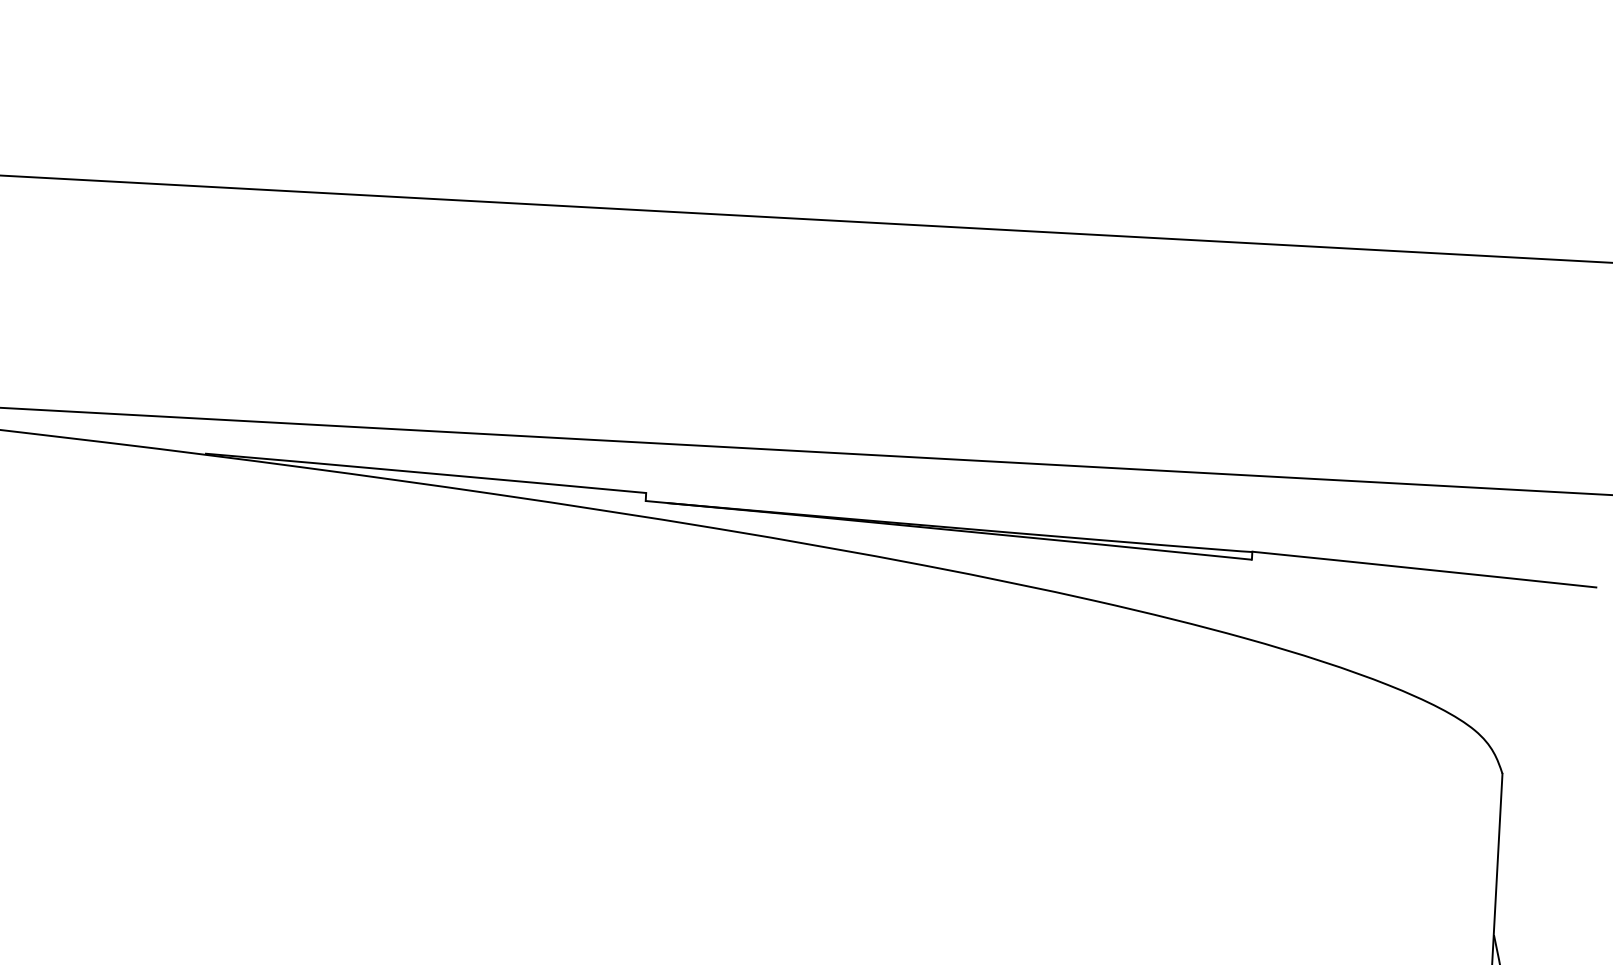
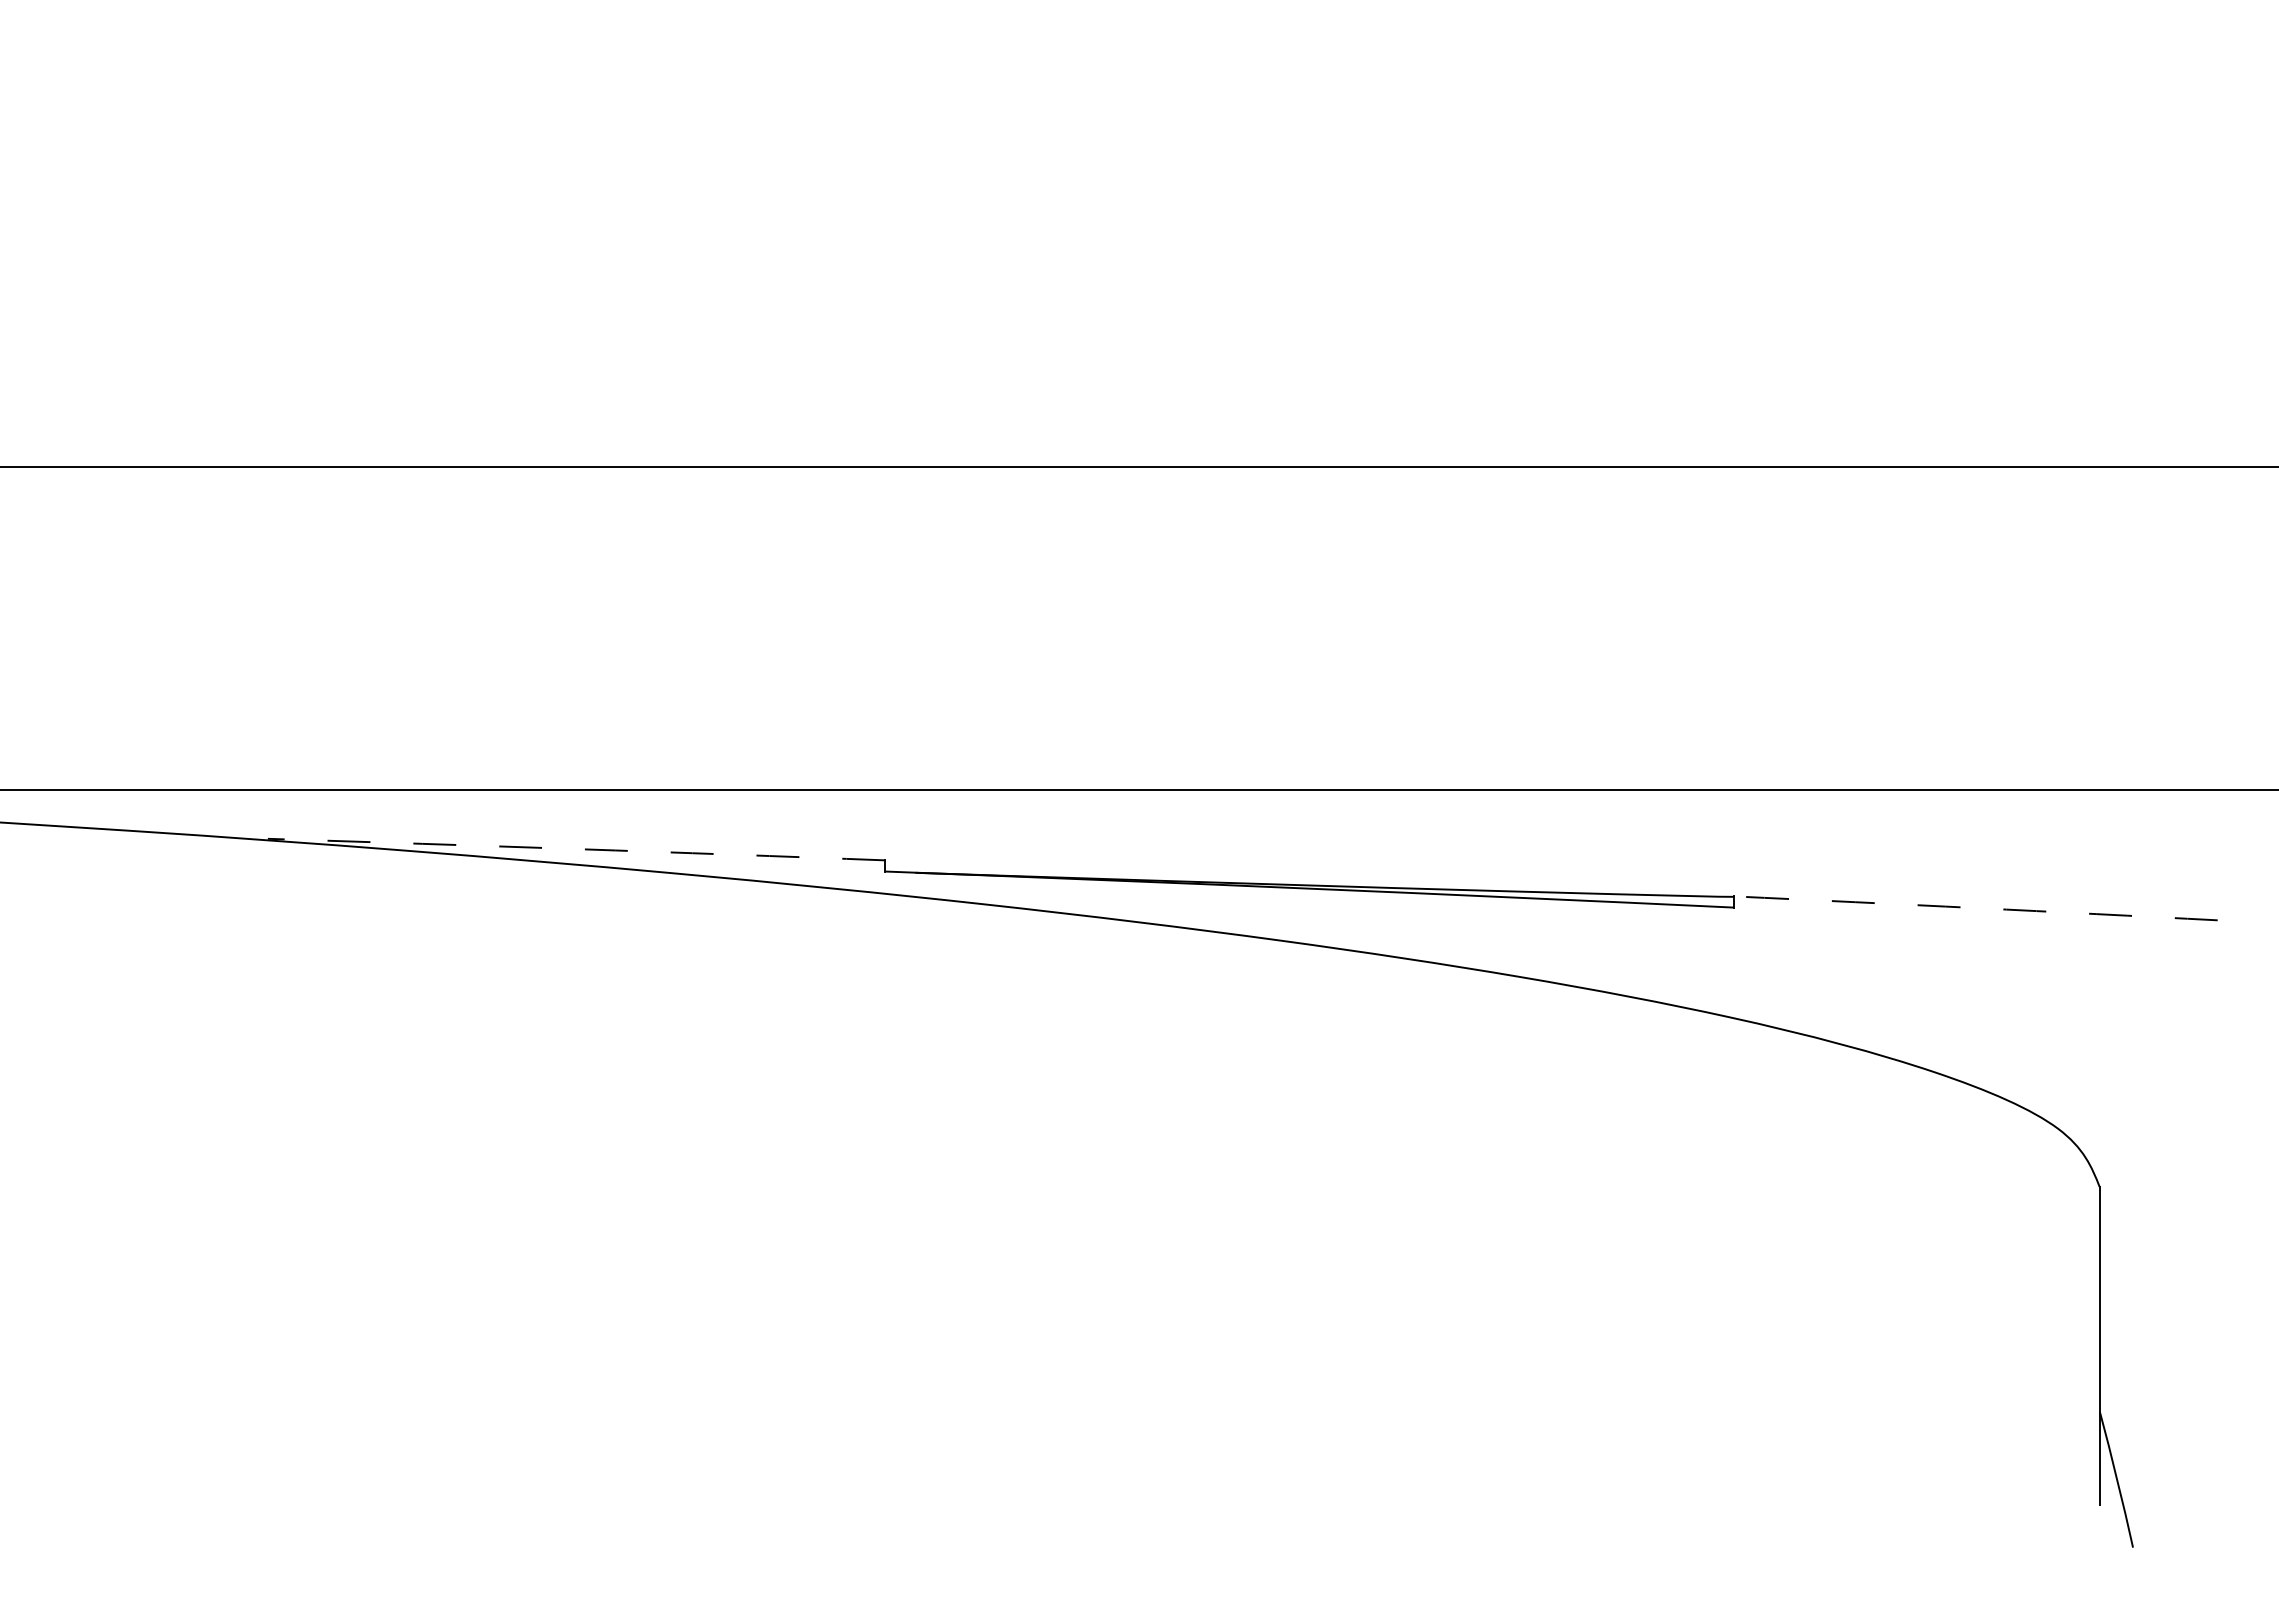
arc: (425, 473) -> (576, 849), solid -> dashed
arc: (1425, 569) -> (1976, 908), solid -> dashed

